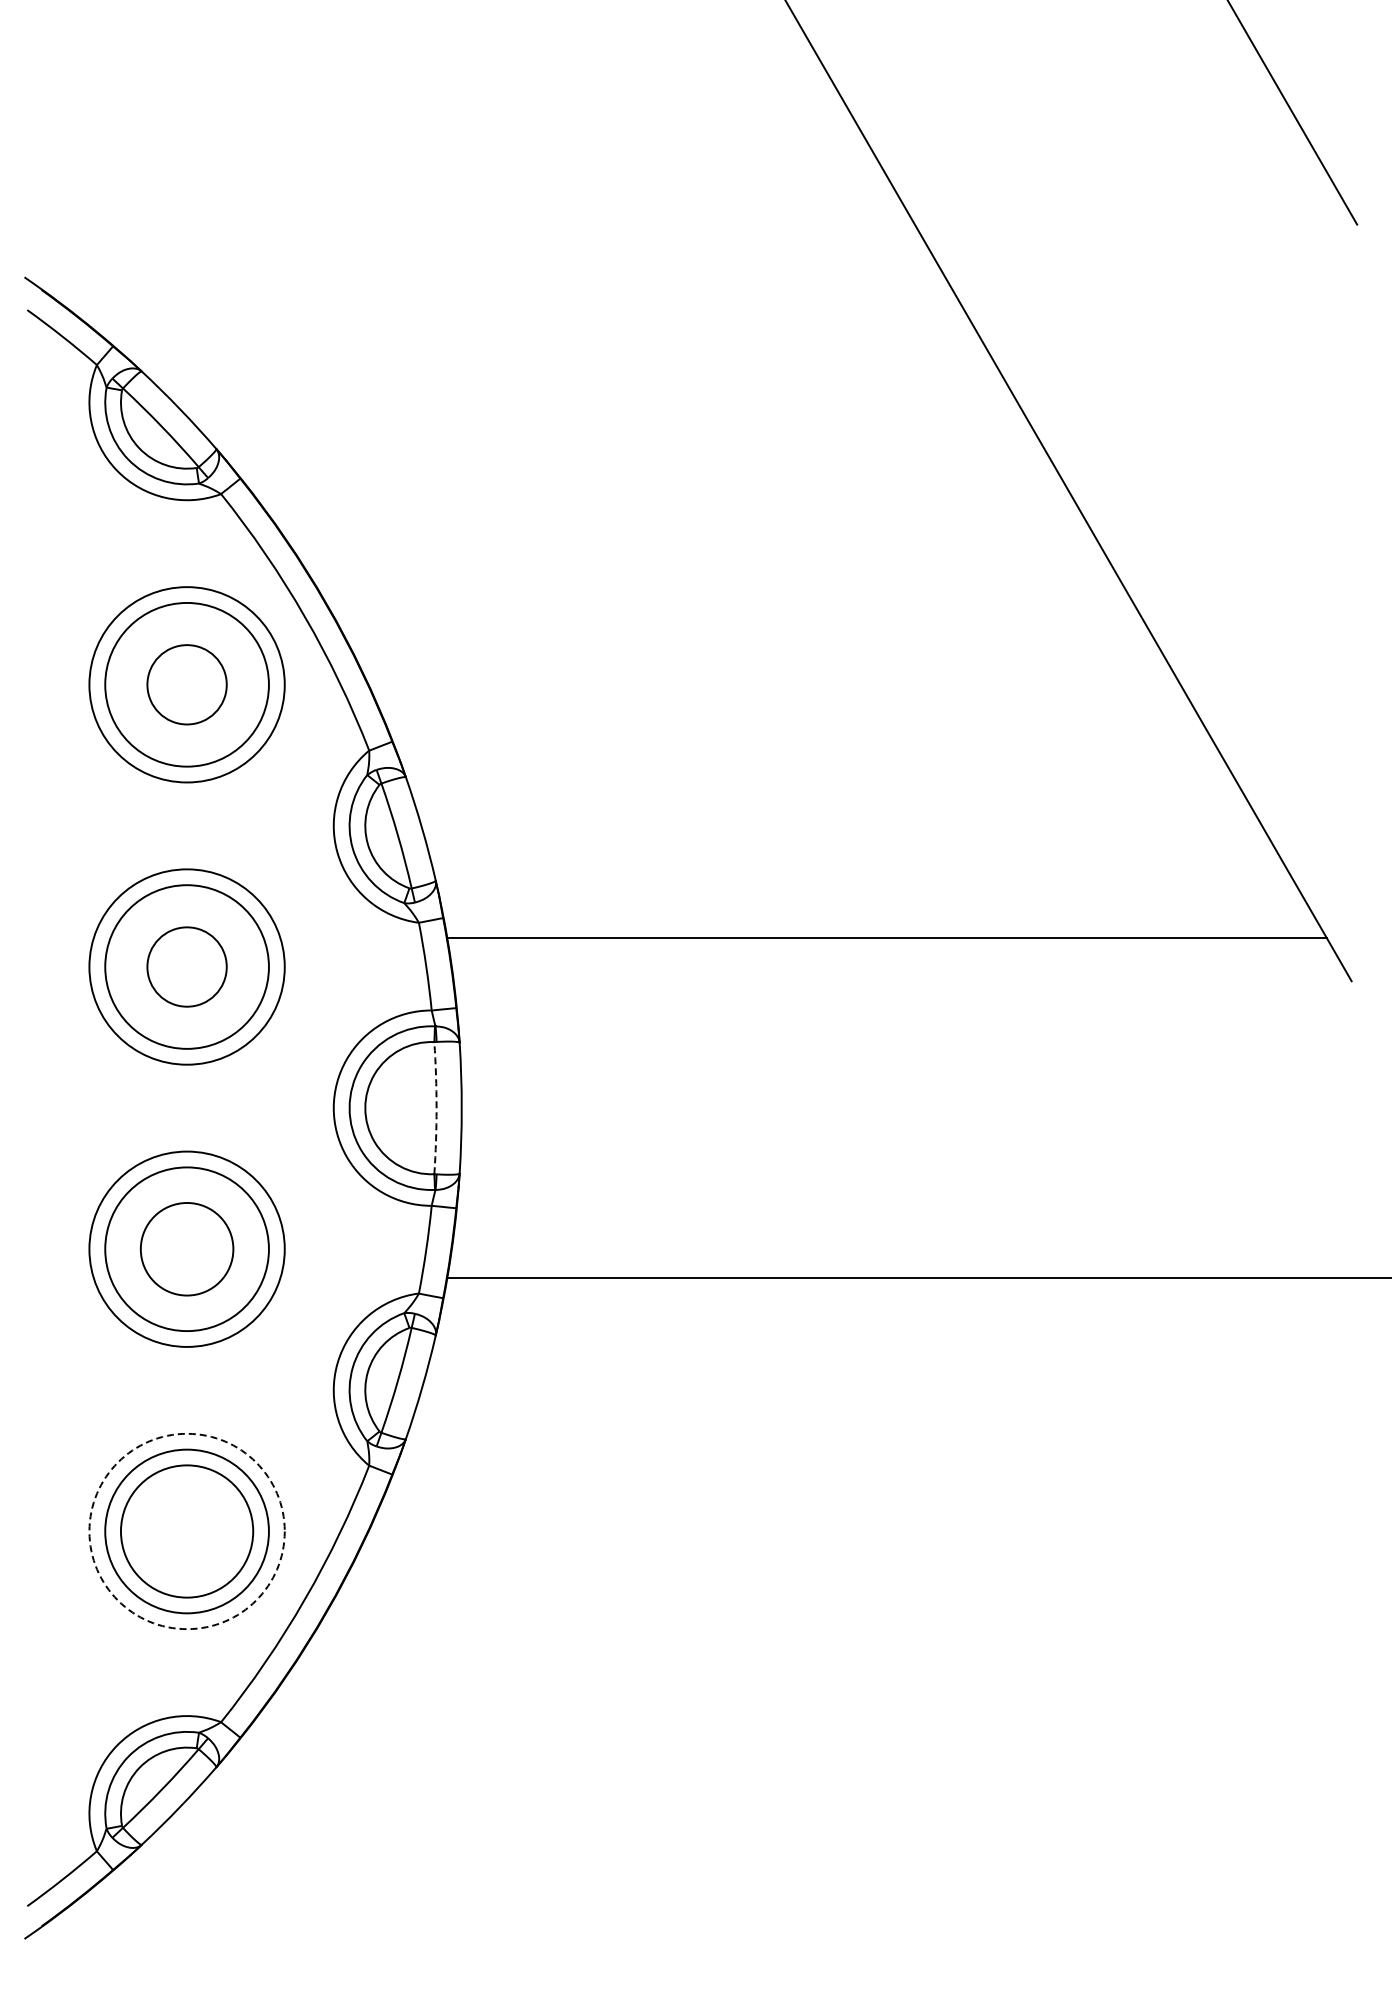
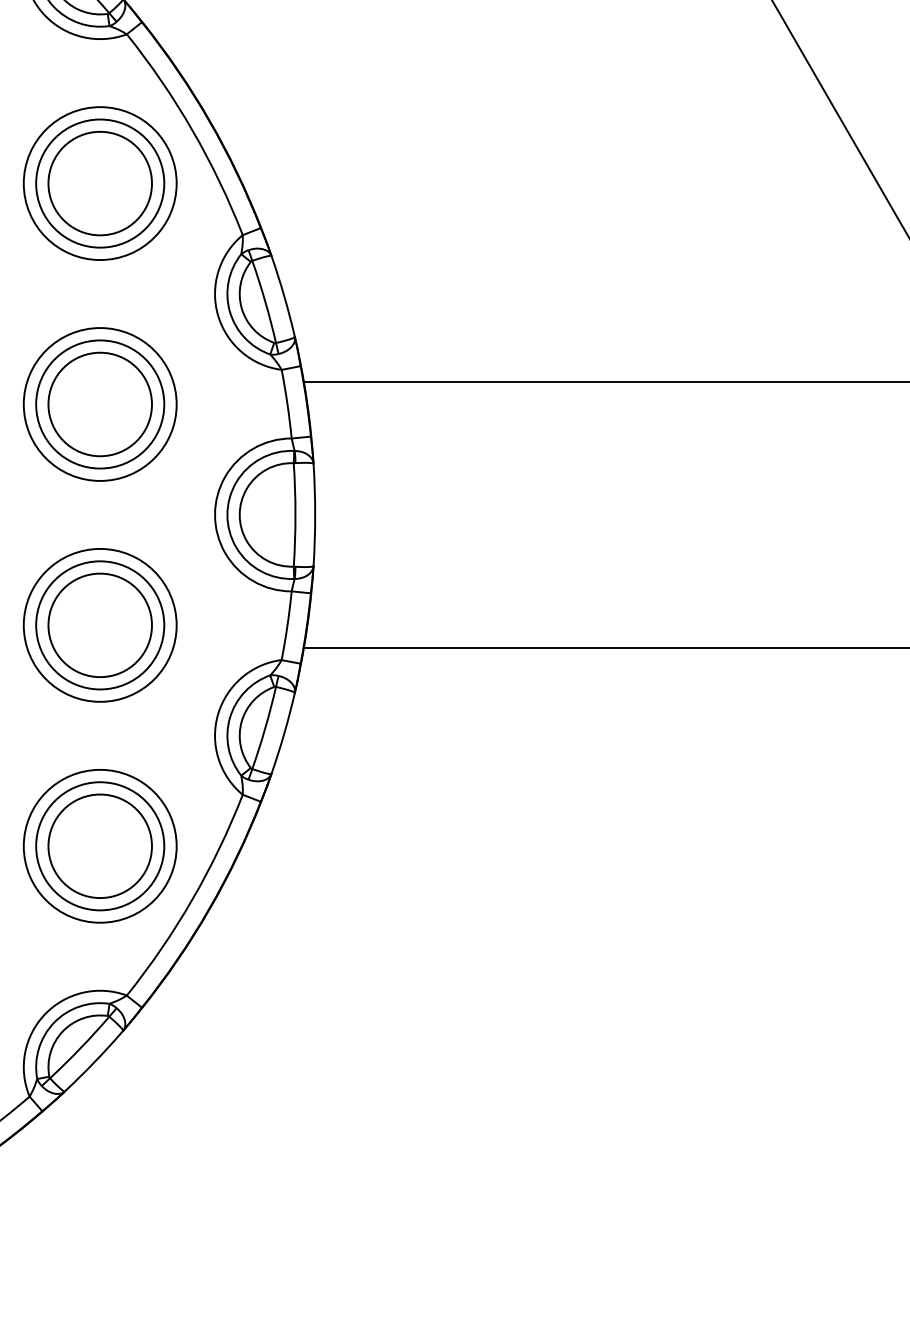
circle: (186, 684) -> (99, 183), size x1.67
circle: (186, 966) -> (99, 404), size x1.67
arc: (436, 1108) -> (295, 515), dashed -> solid
circle: (186, 1249) -> (99, 625), size x1.43
circle: (186, 1531) -> (99, 846), dashed -> solid

